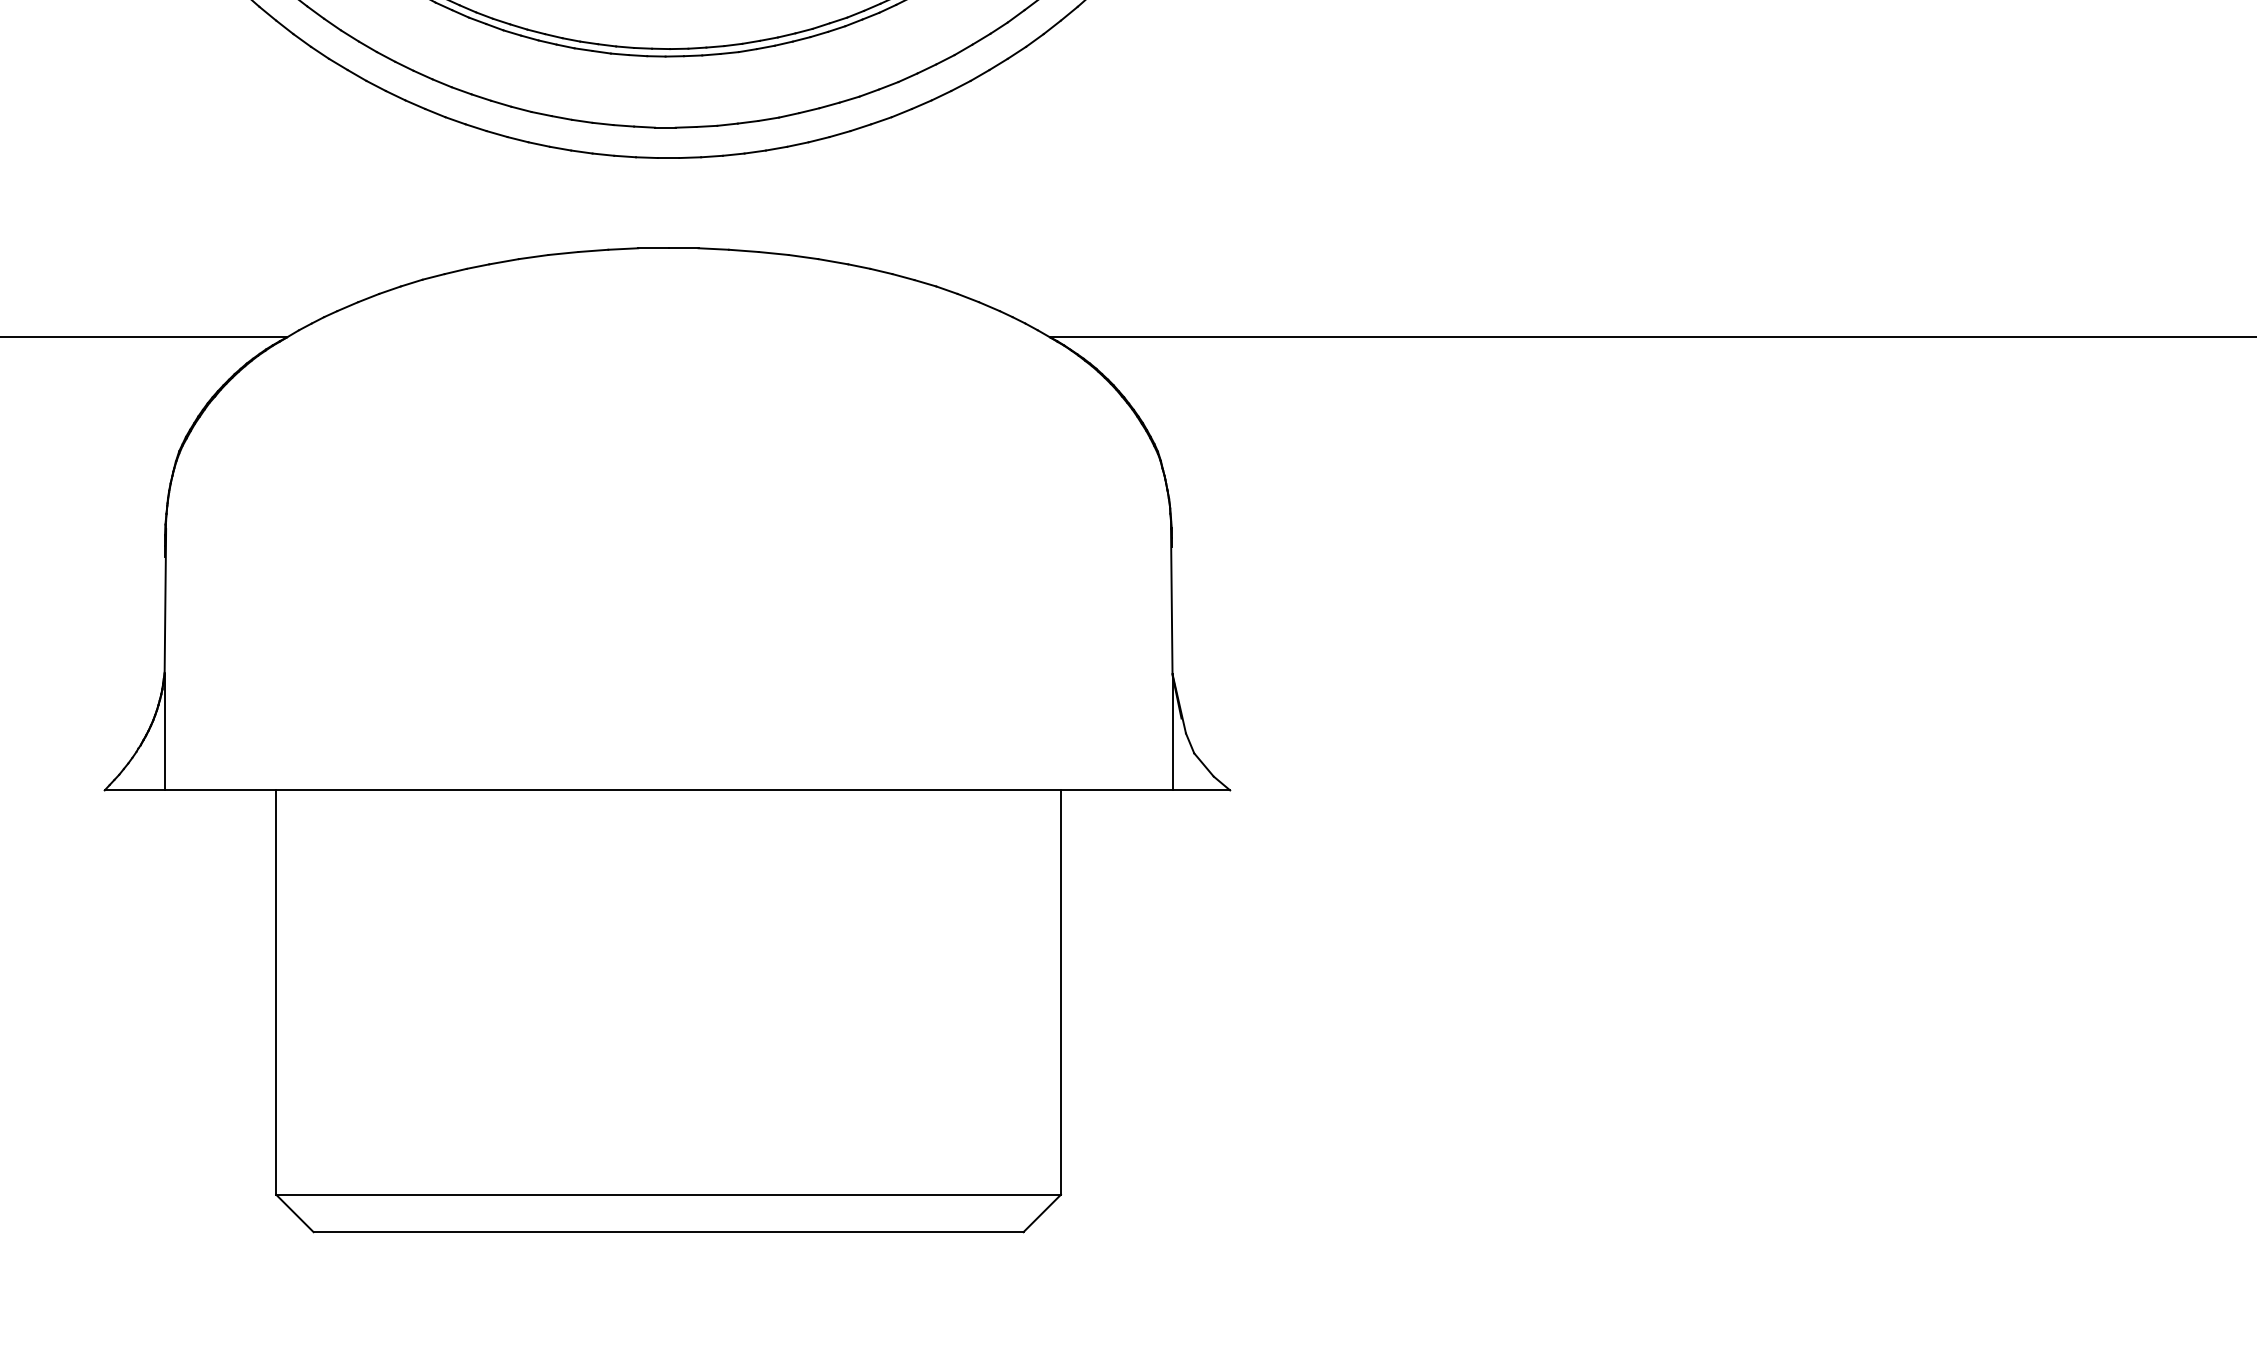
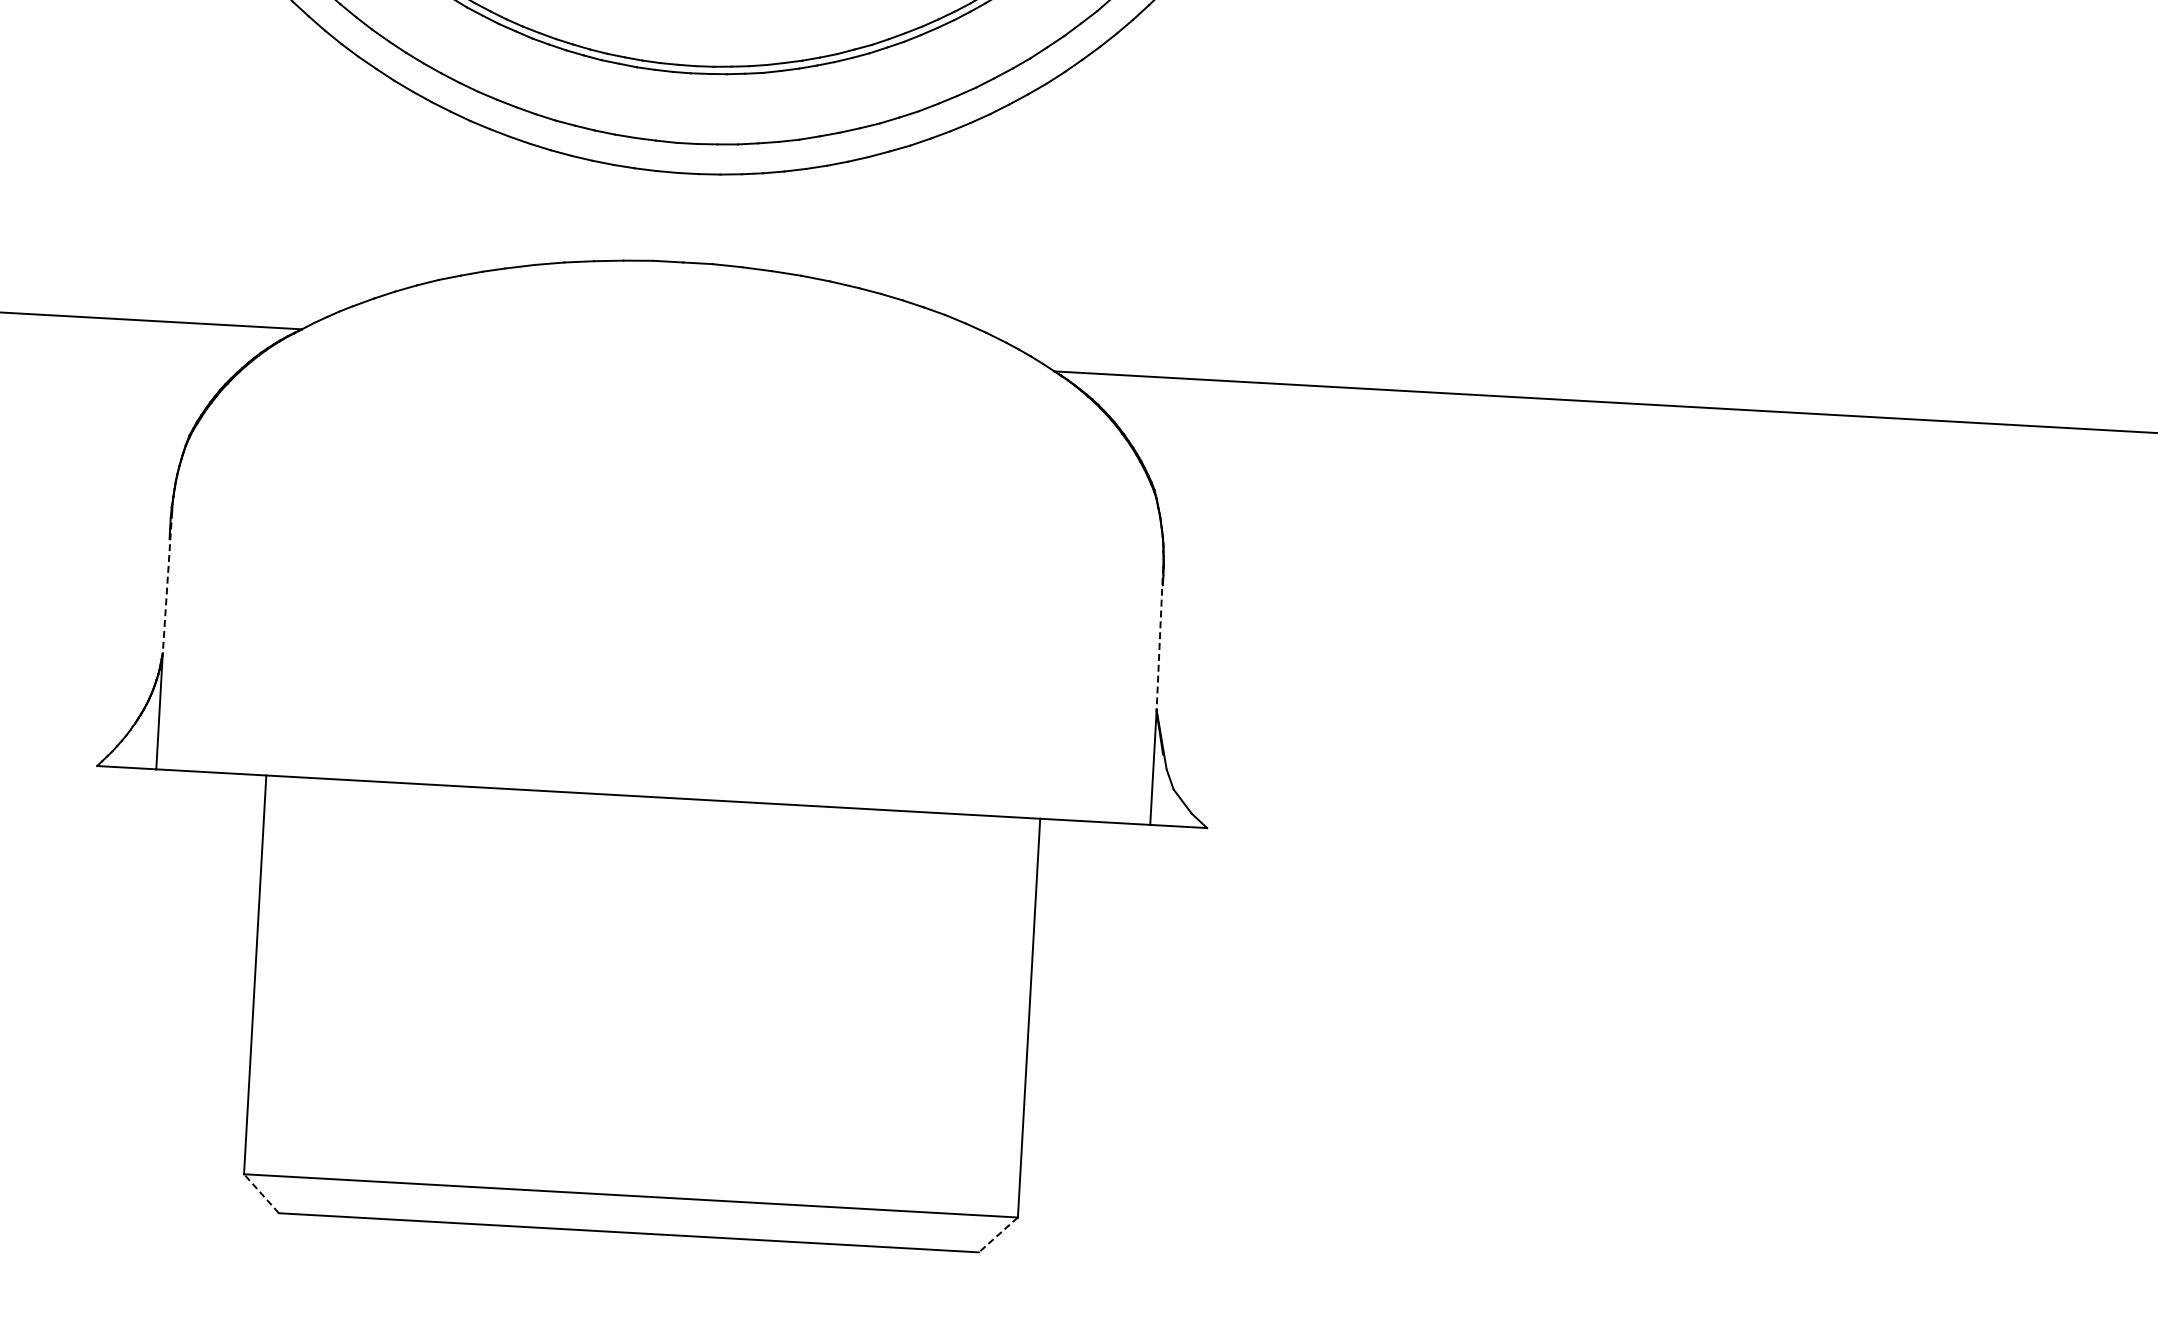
line: (165, 601) -> (167, 583), solid -> dashed
line: (1171, 601) -> (1159, 638), solid -> dashed
line: (294, 1213) -> (261, 1193), solid -> dashed
line: (1041, 1213) -> (997, 1234), solid -> dashed

